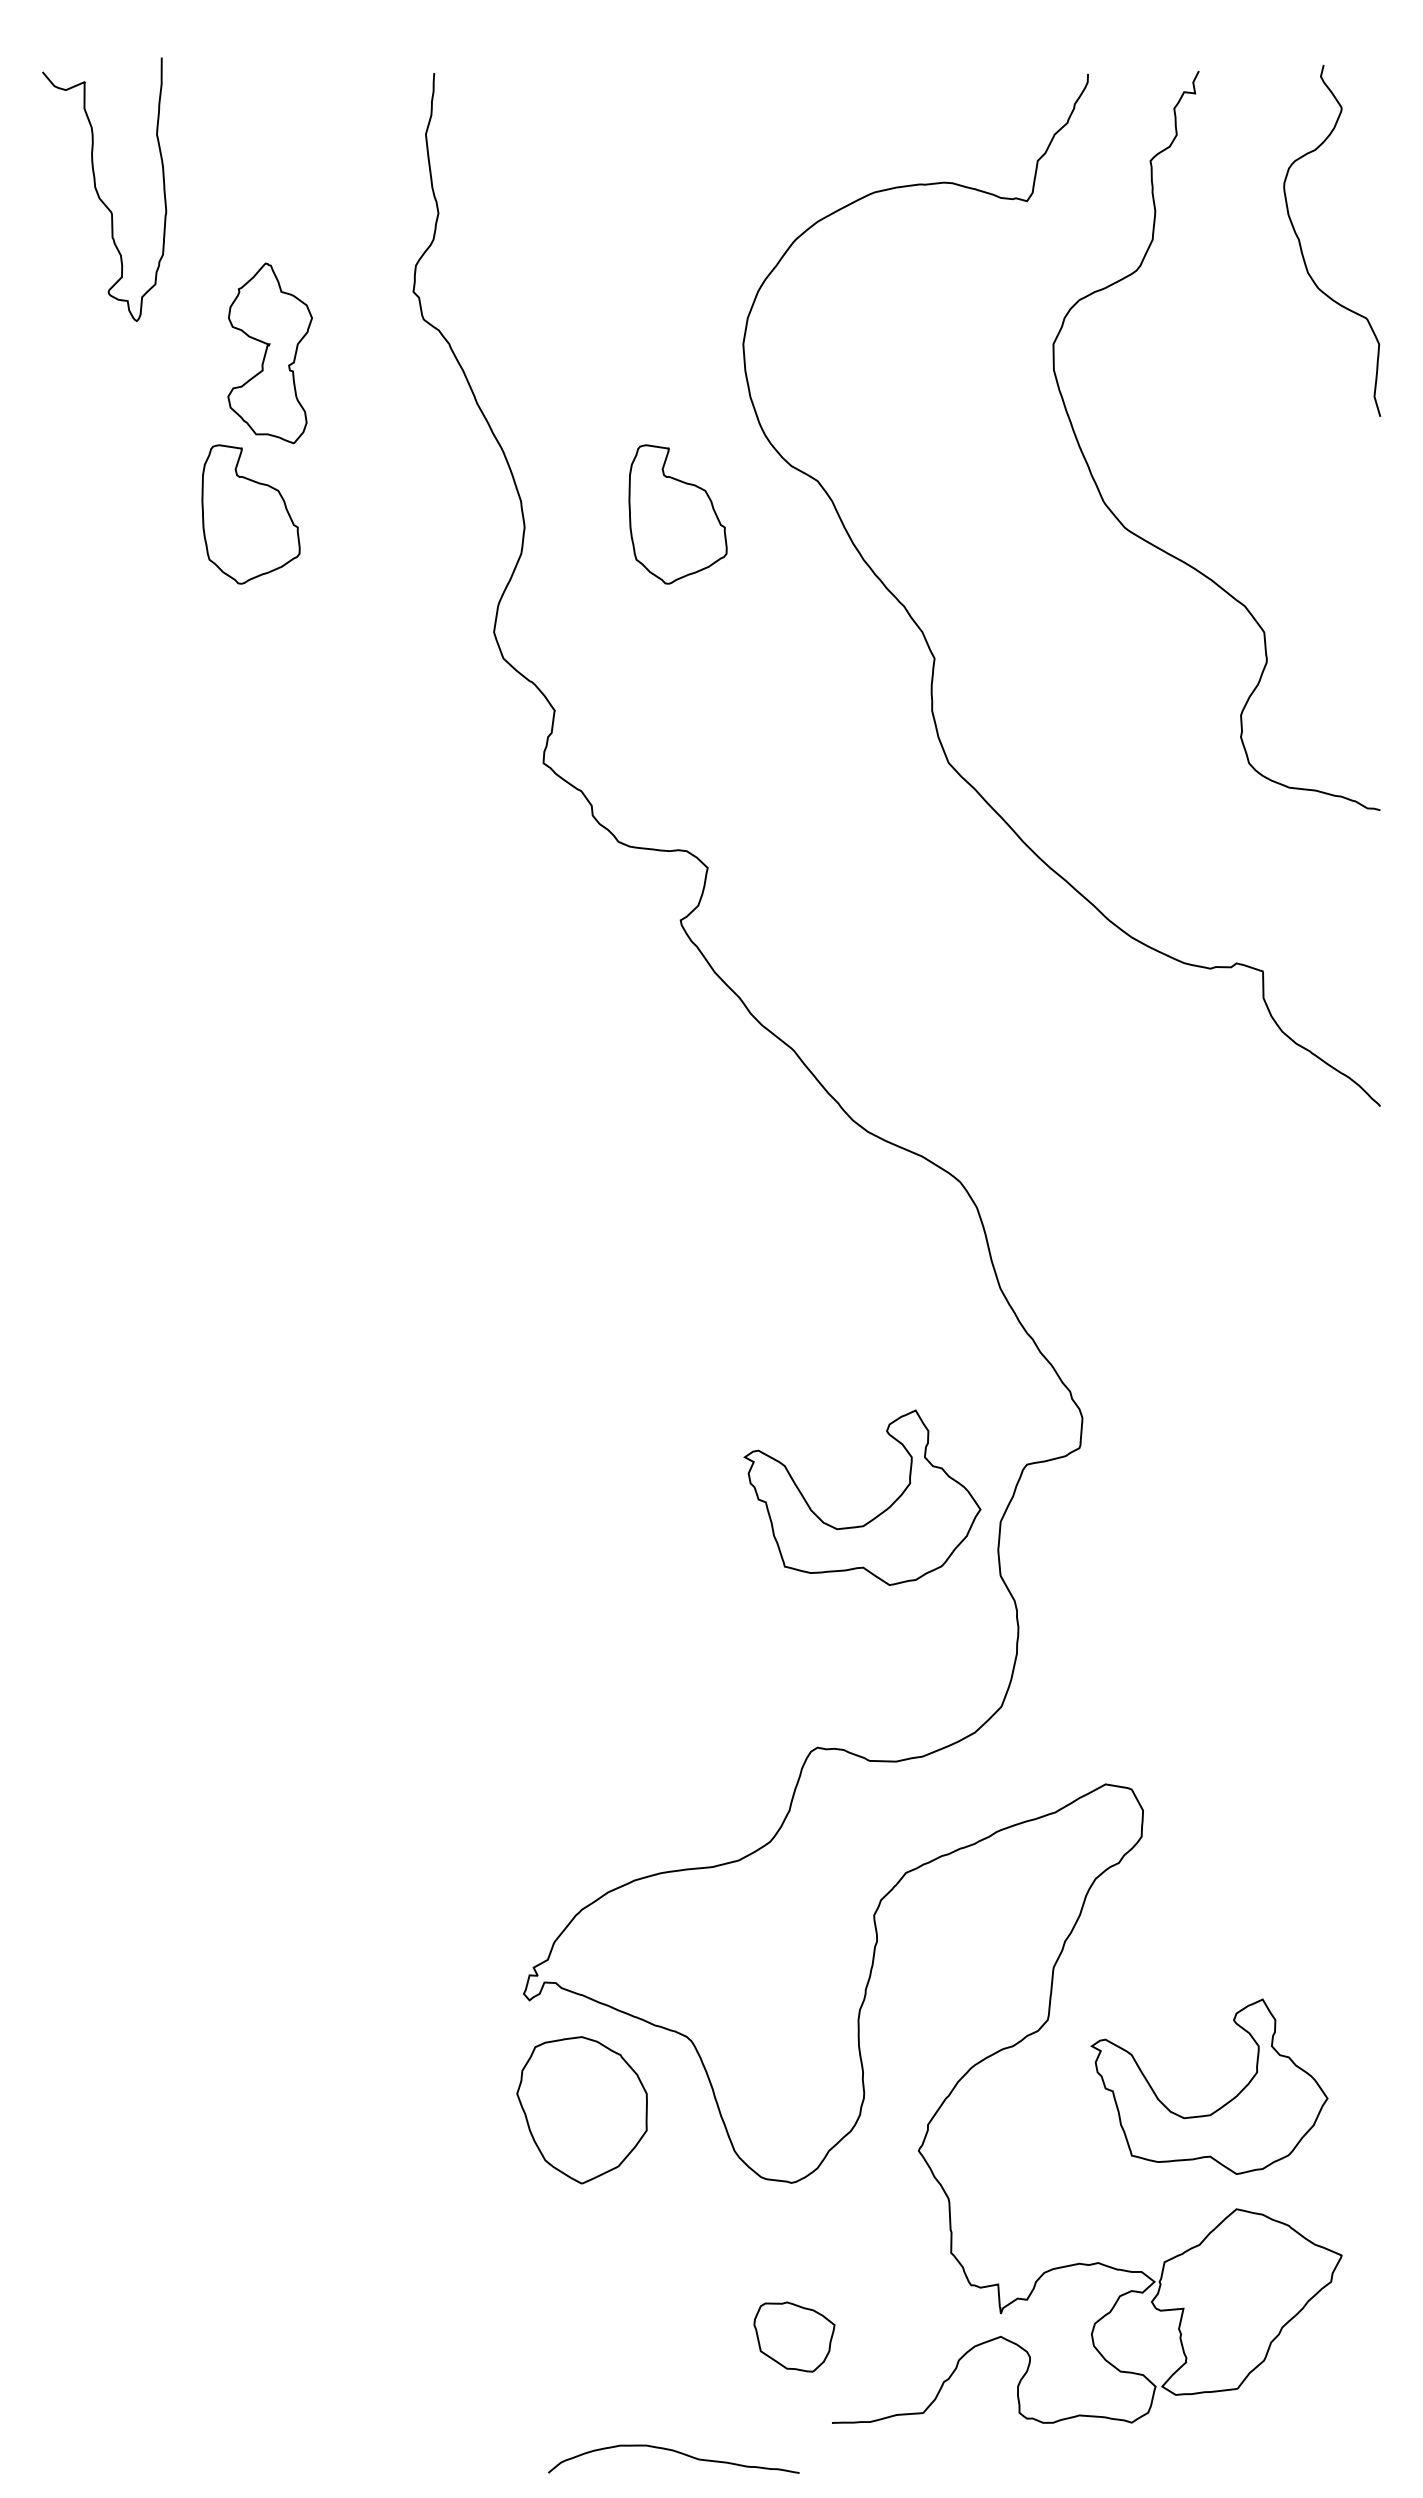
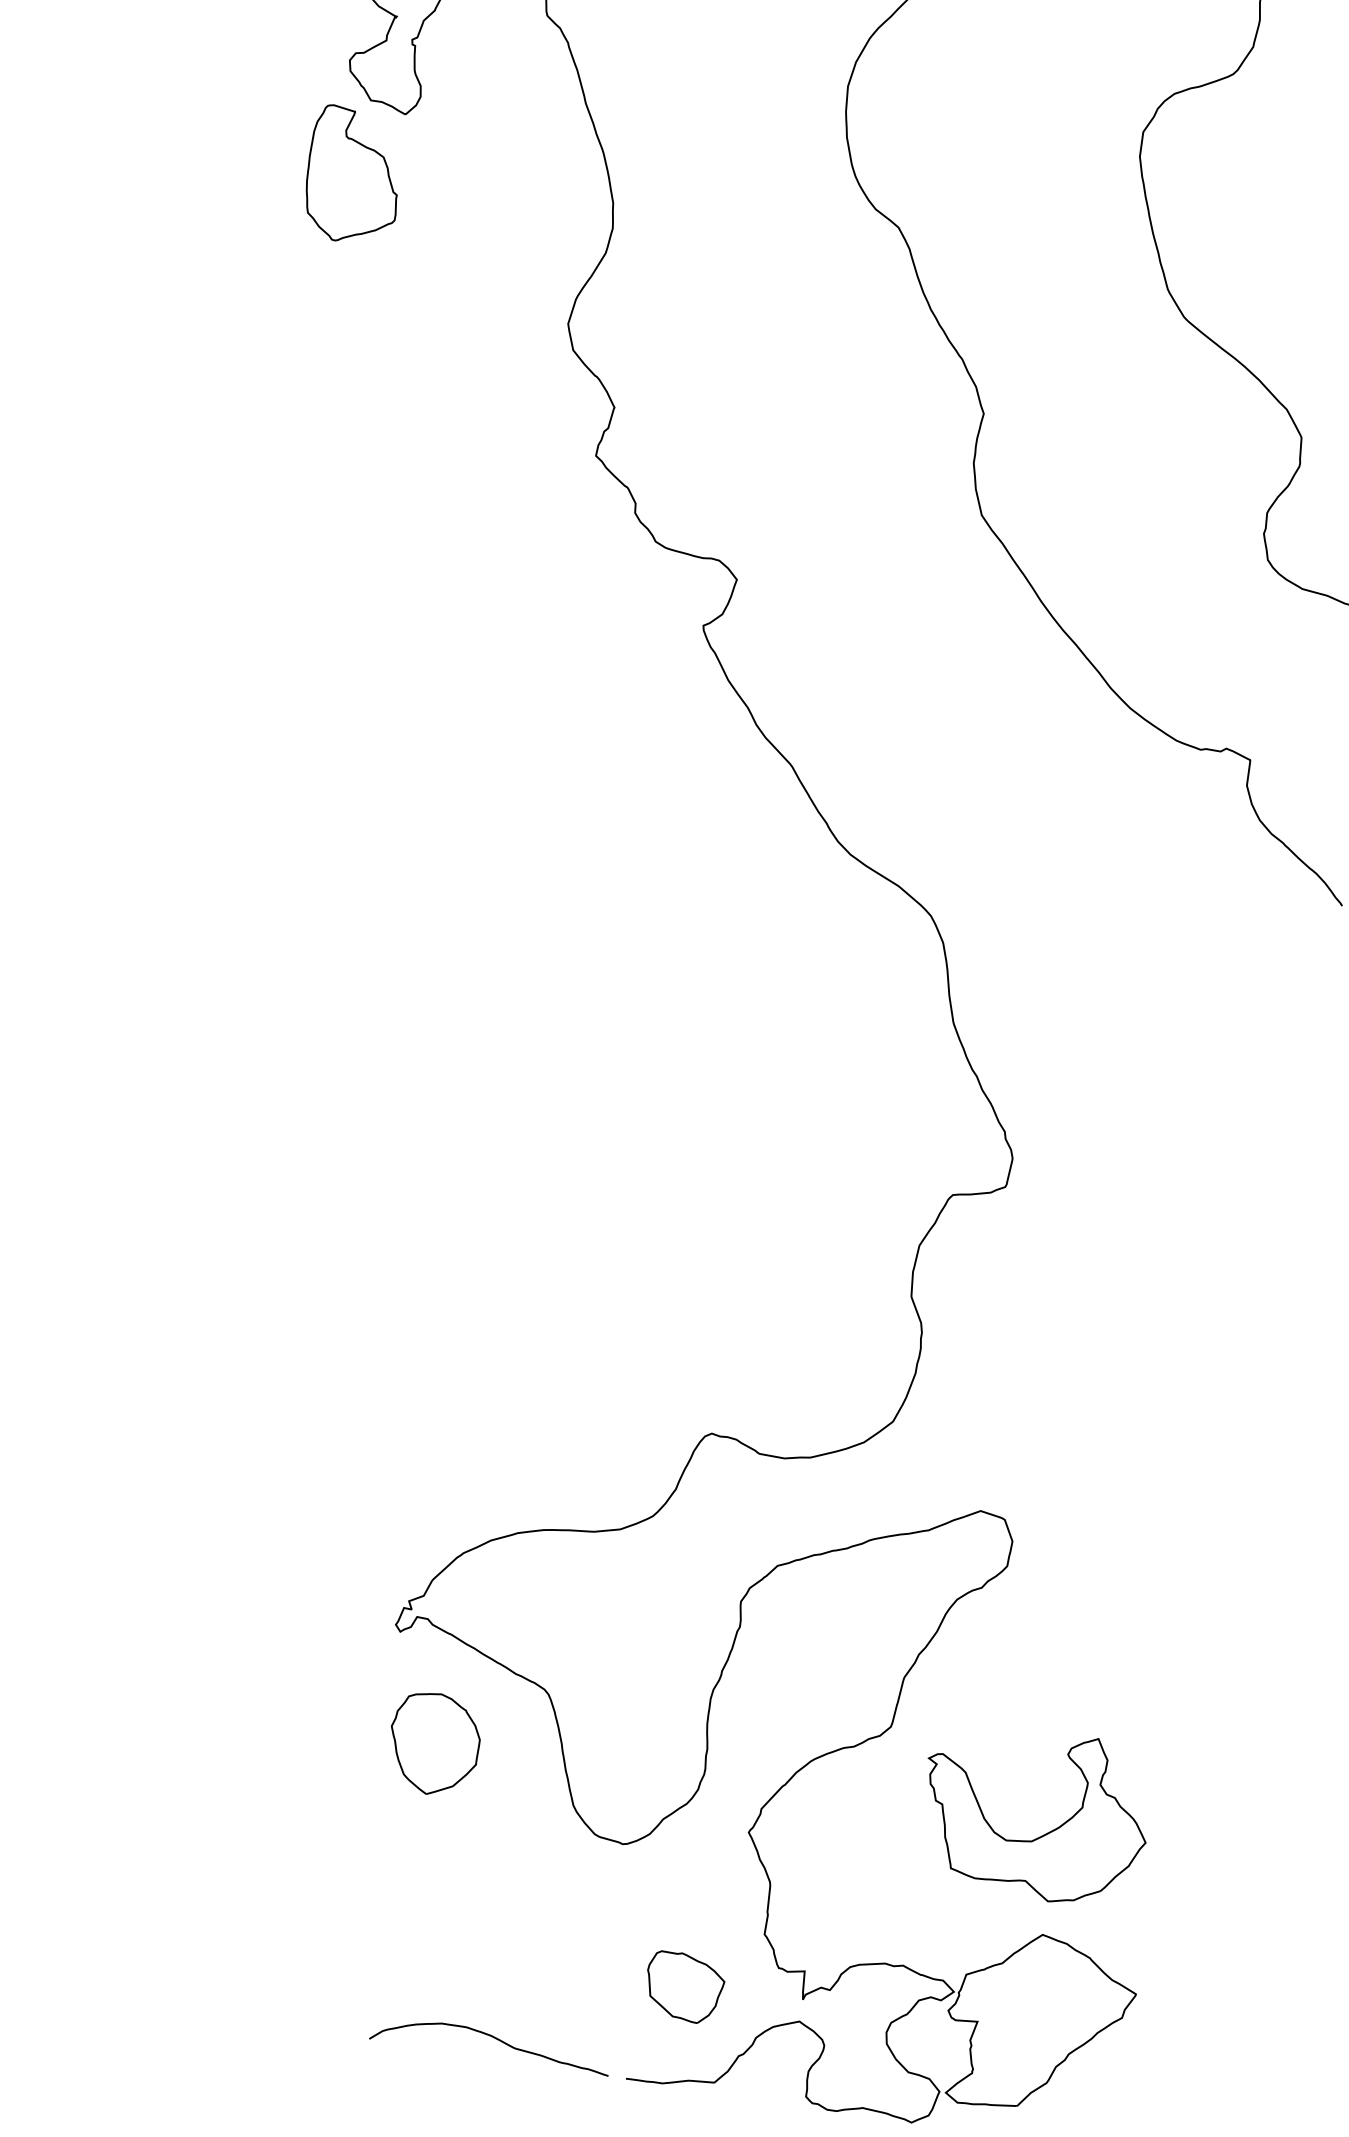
part: (677, 514) -> (760, 238), removed
part: (875, 1516) -> (801, 1222), removed
part: (581, 2110) -> (433, 1744), size x0.71
part: (794, 2336) -> (684, 1986), moved
curve: (675, 2452) -> (493, 2038), moved

